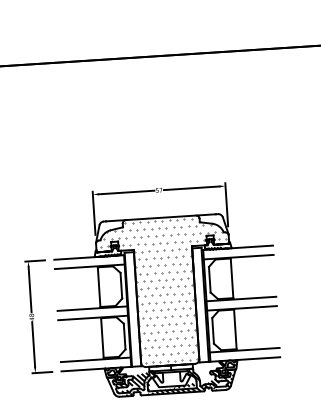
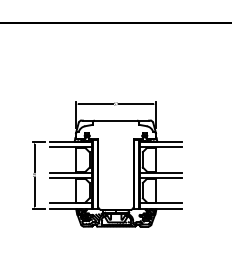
hatch: (166, 290) -> (116, 164), removed

